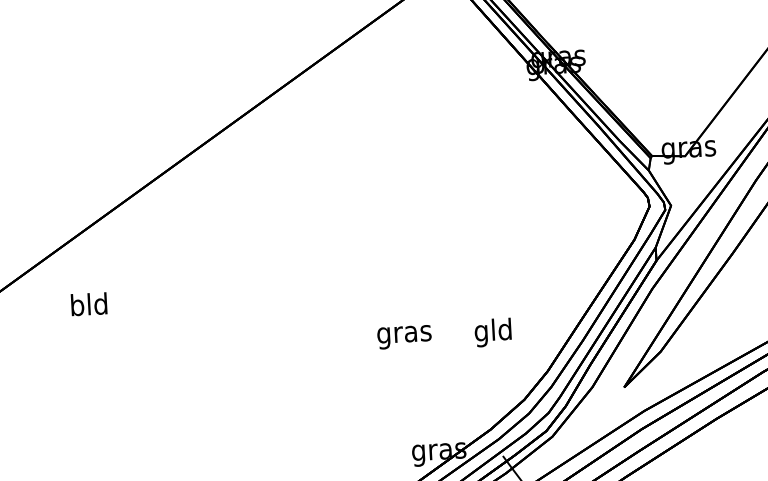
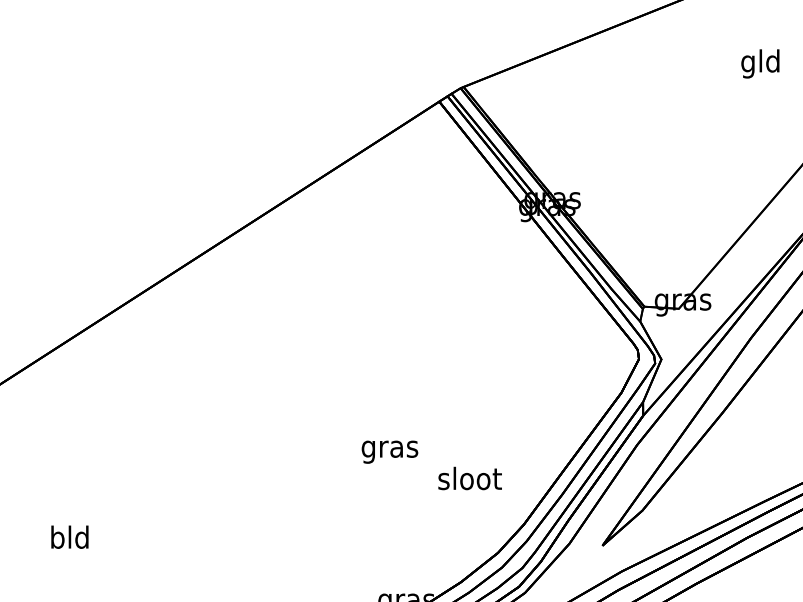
text: (88, 303) -> (69, 536), moved
text: (493, 332) -> (469, 481), gld -> sloot
text: (404, 336) -> (389, 451), moved

